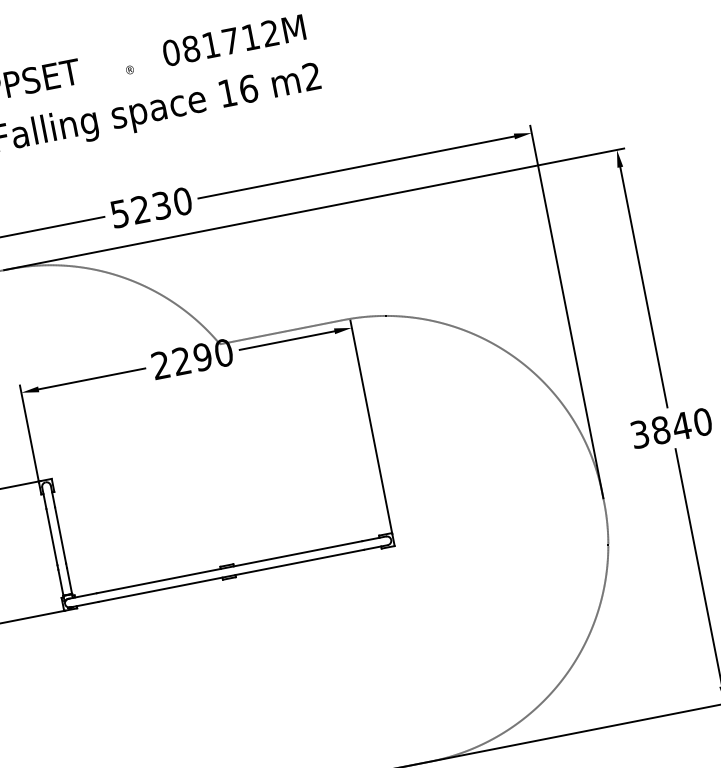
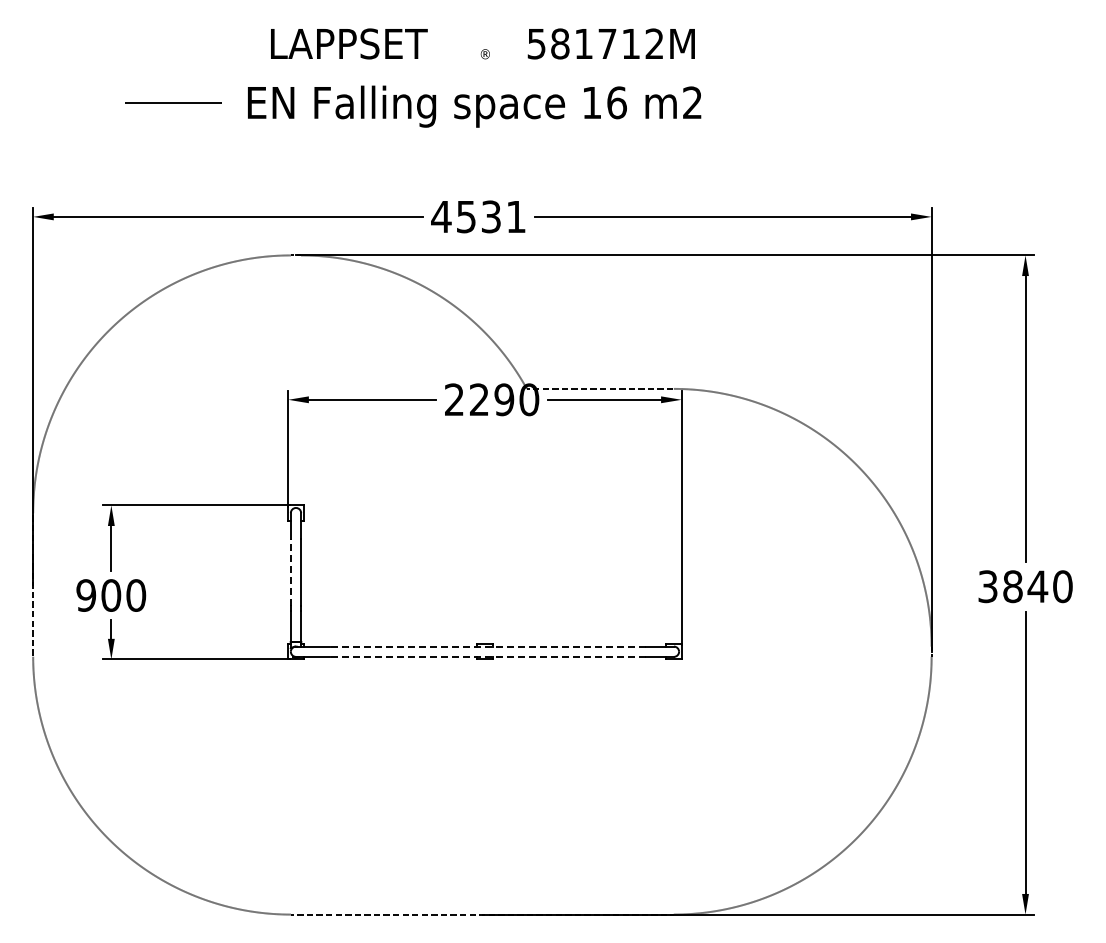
text: (171, 52) -> (536, 43), 081712M -> 581712M
text: (150, 207) -> (478, 216), 5230 -> 4531
line: (51, 536) -> (290, 571), solid -> dashed
line: (229, 567) -> (487, 646), solid -> dashed
line: (231, 575) -> (487, 656), solid -> dashed

